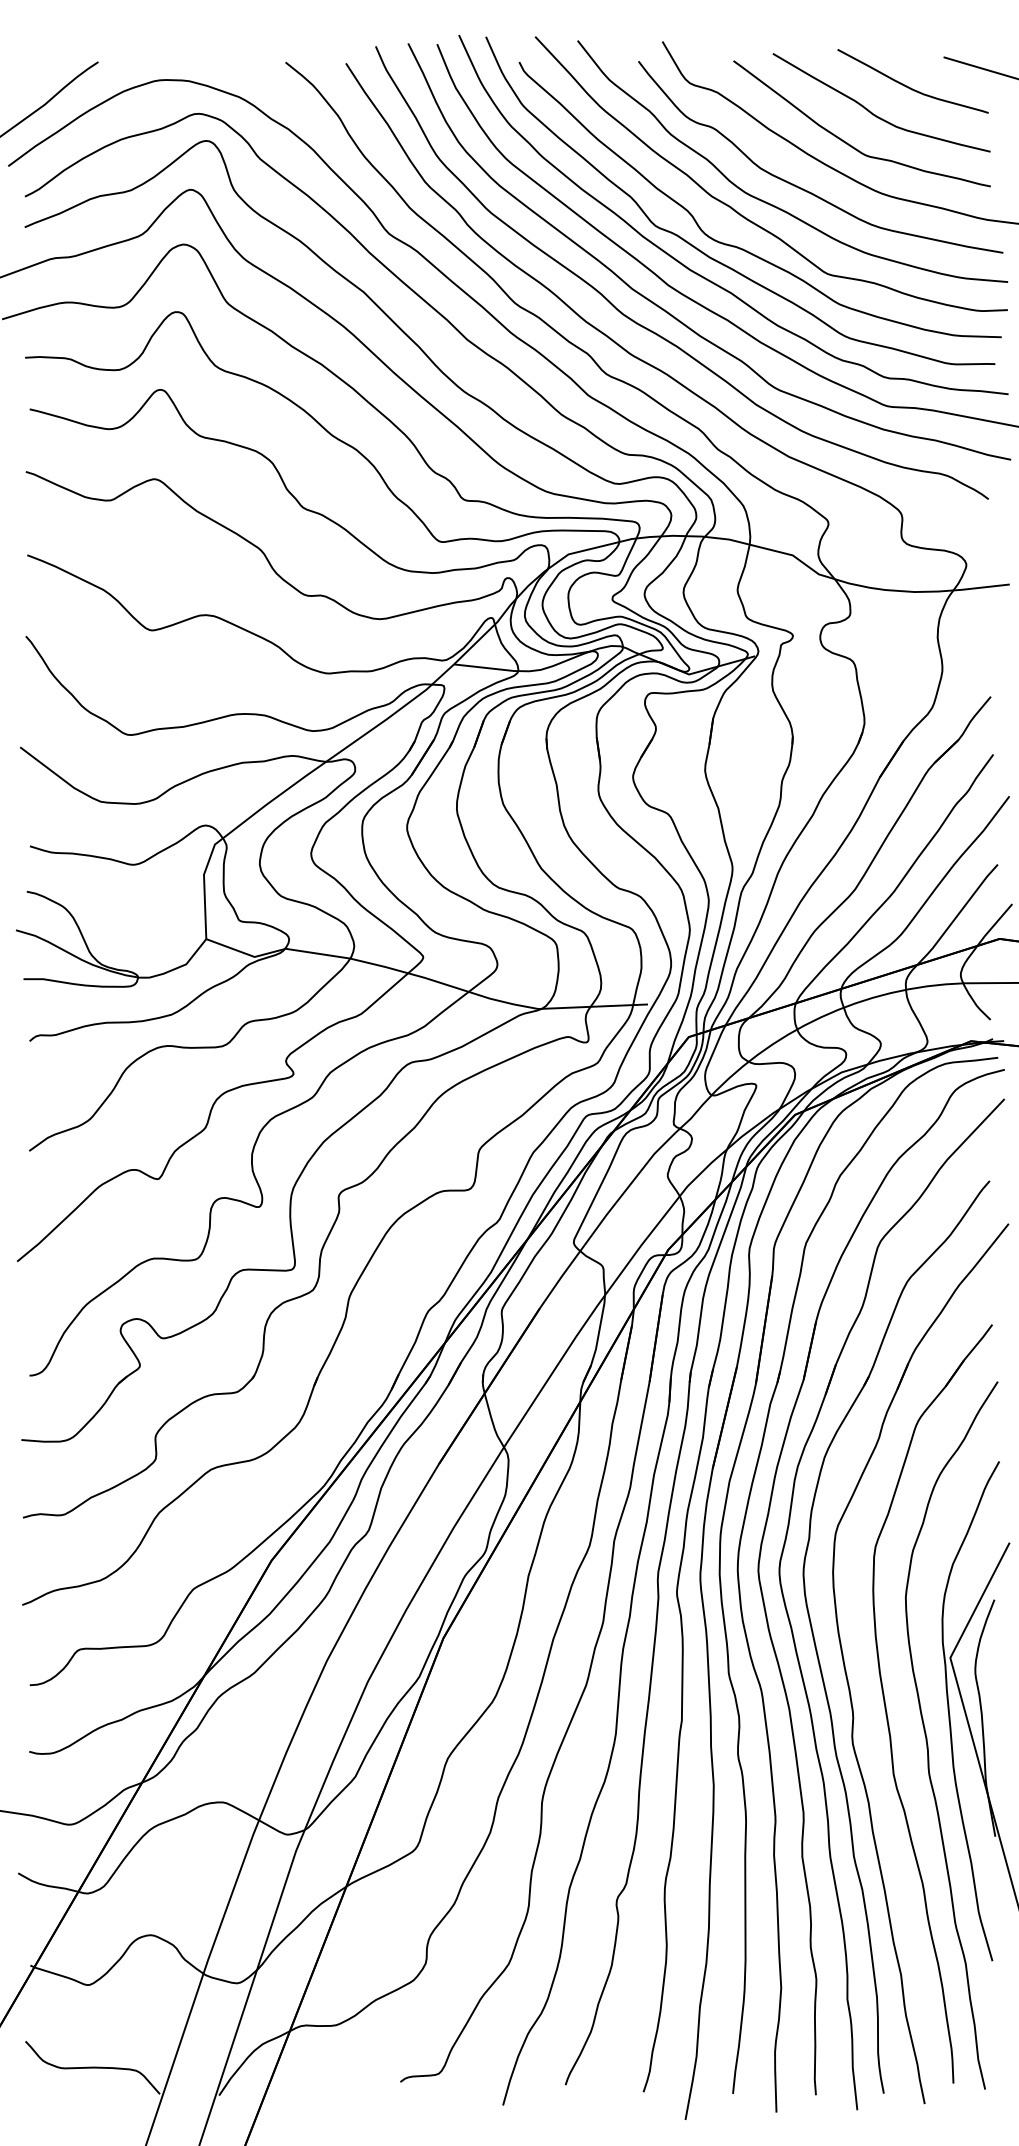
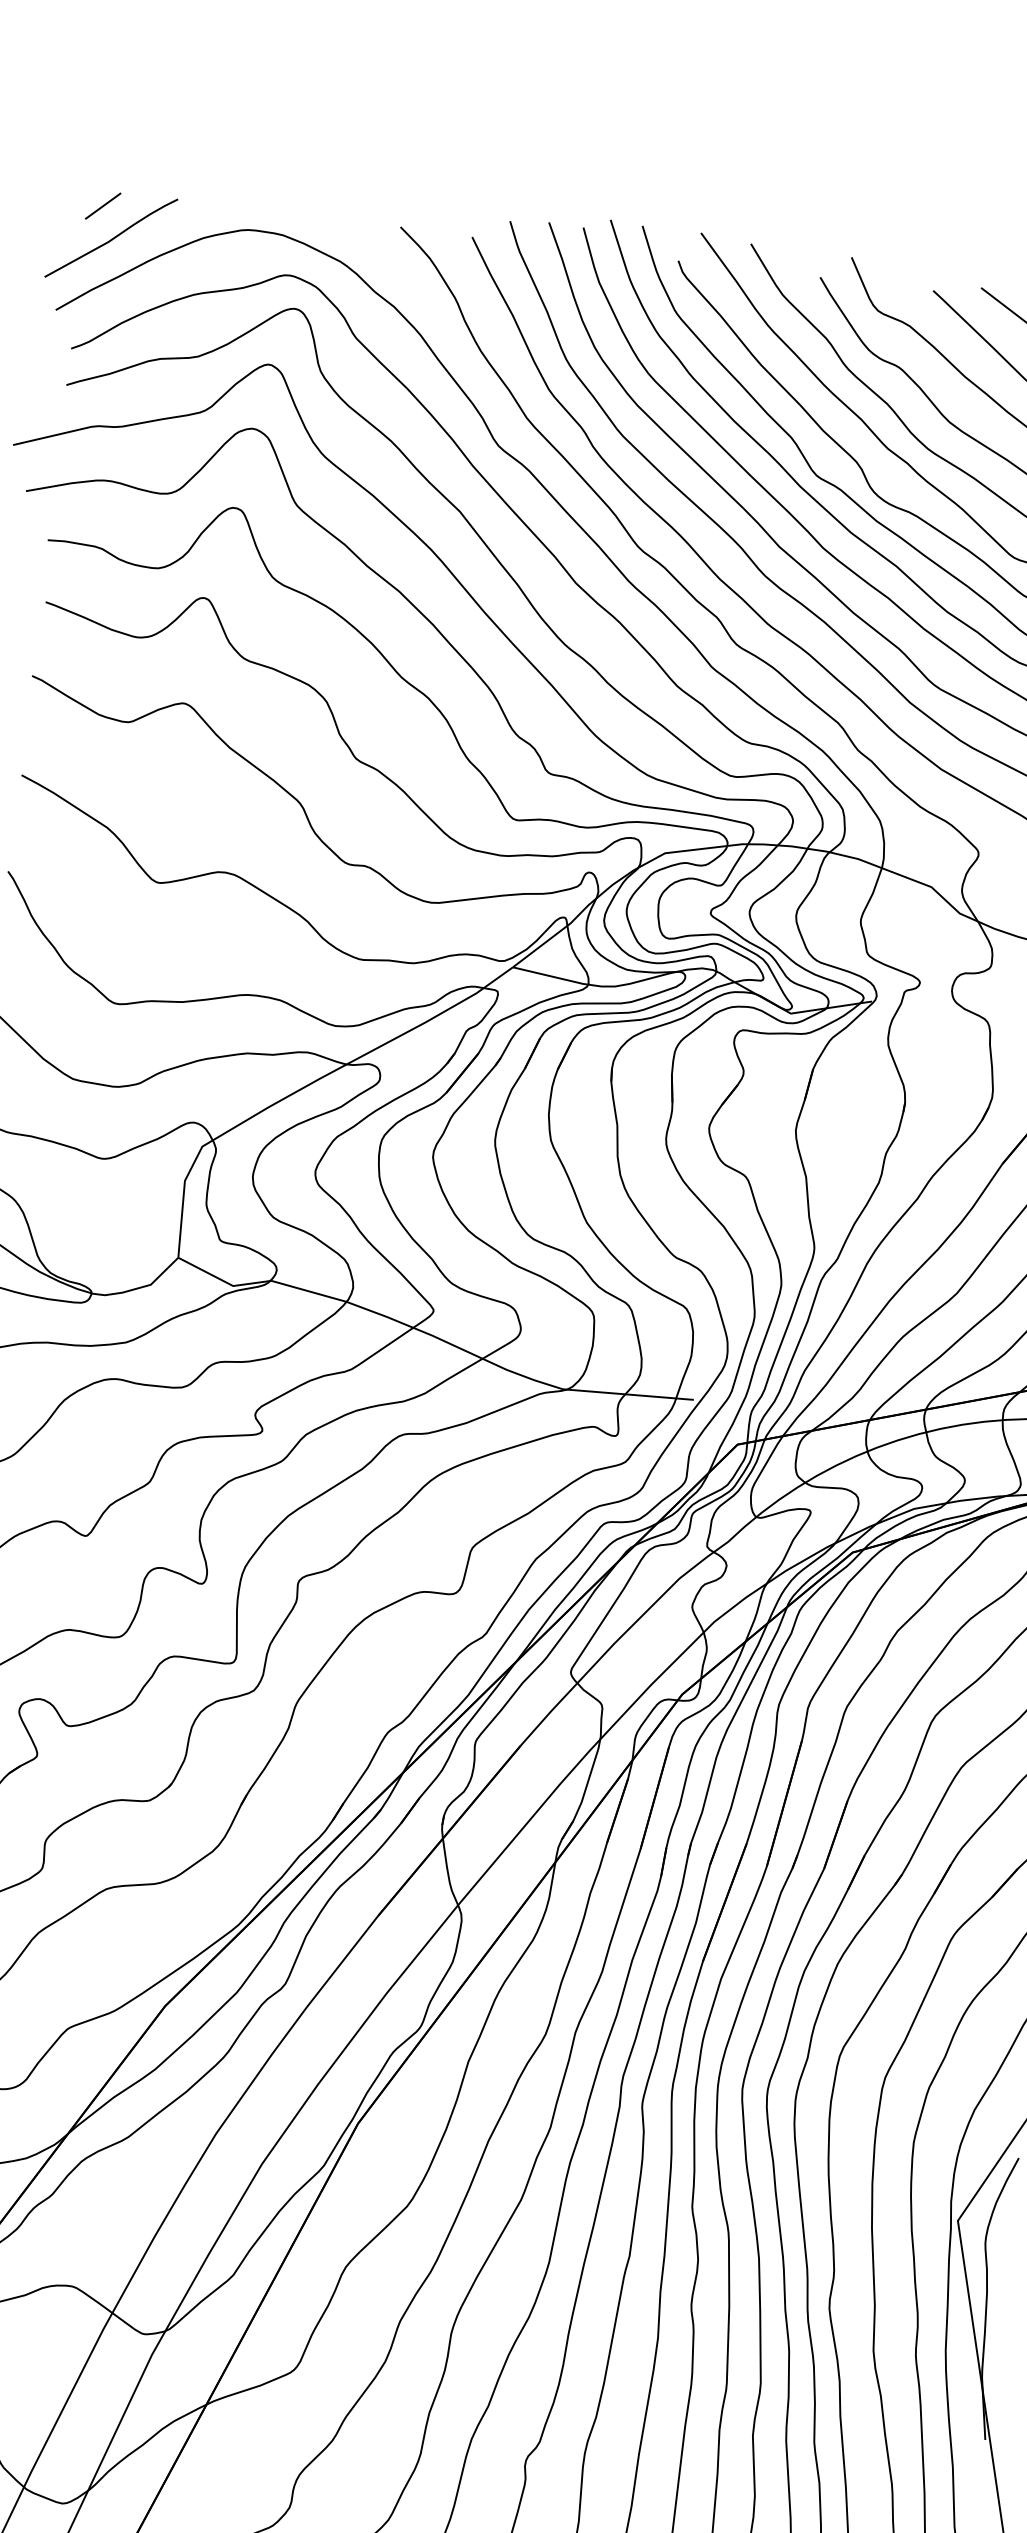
line: (36, 75) -> (102, 206), added

